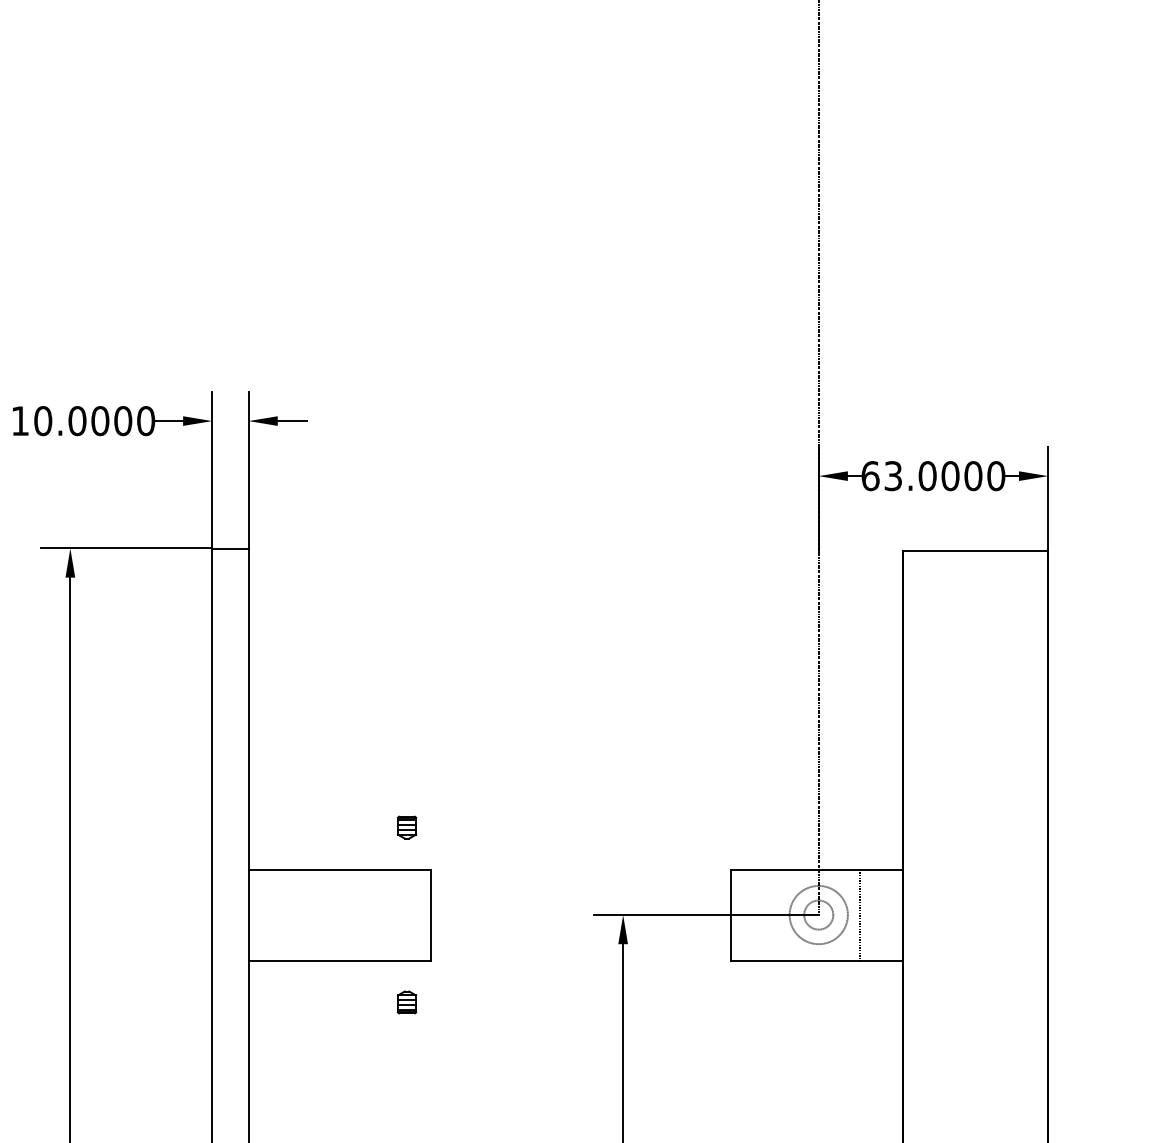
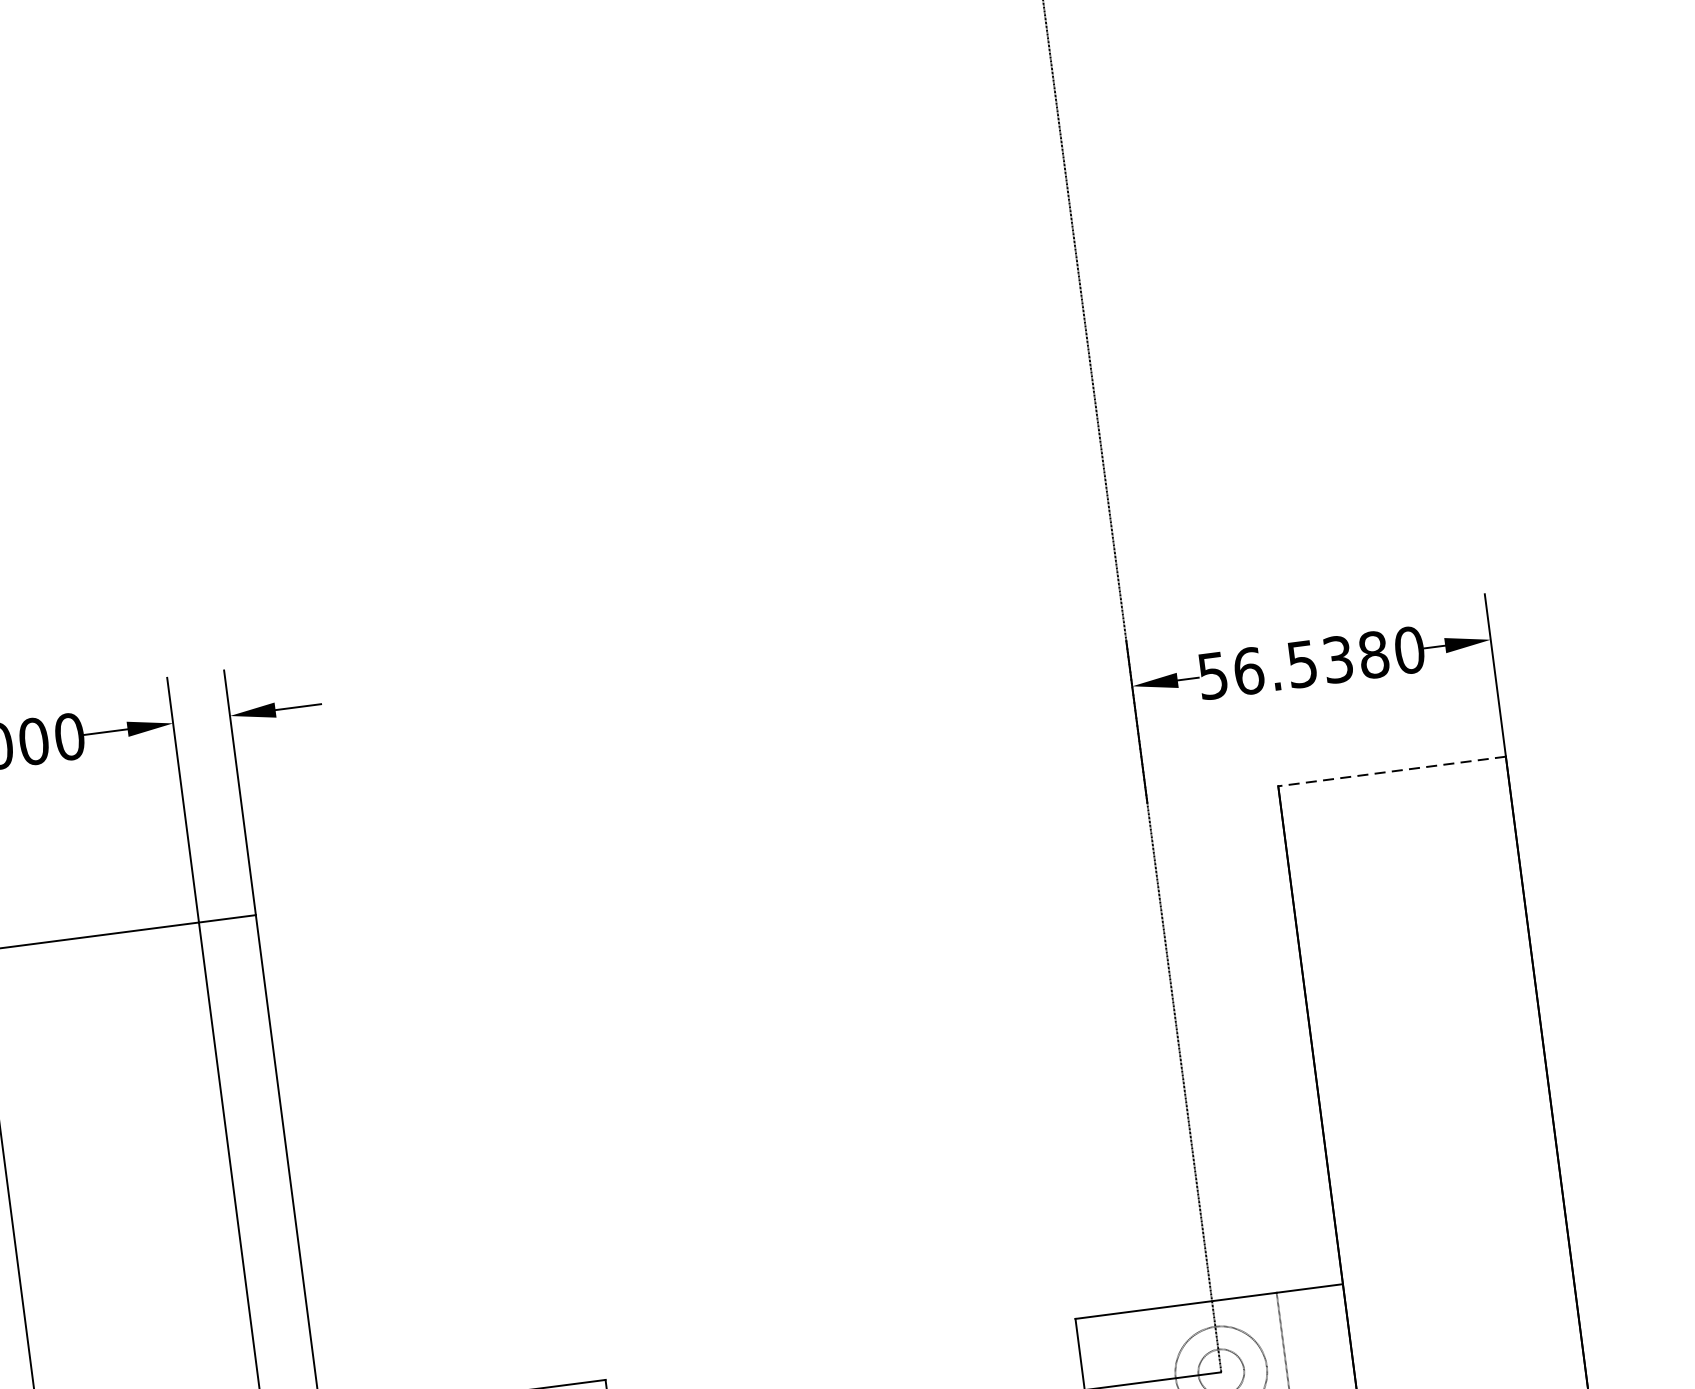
text: (921, 476) -> (1292, 666), 63.0000 -> 56.5380
line: (975, 550) -> (1392, 770), solid -> dashed
part: (406, 827) -> (559, 1319), removed

